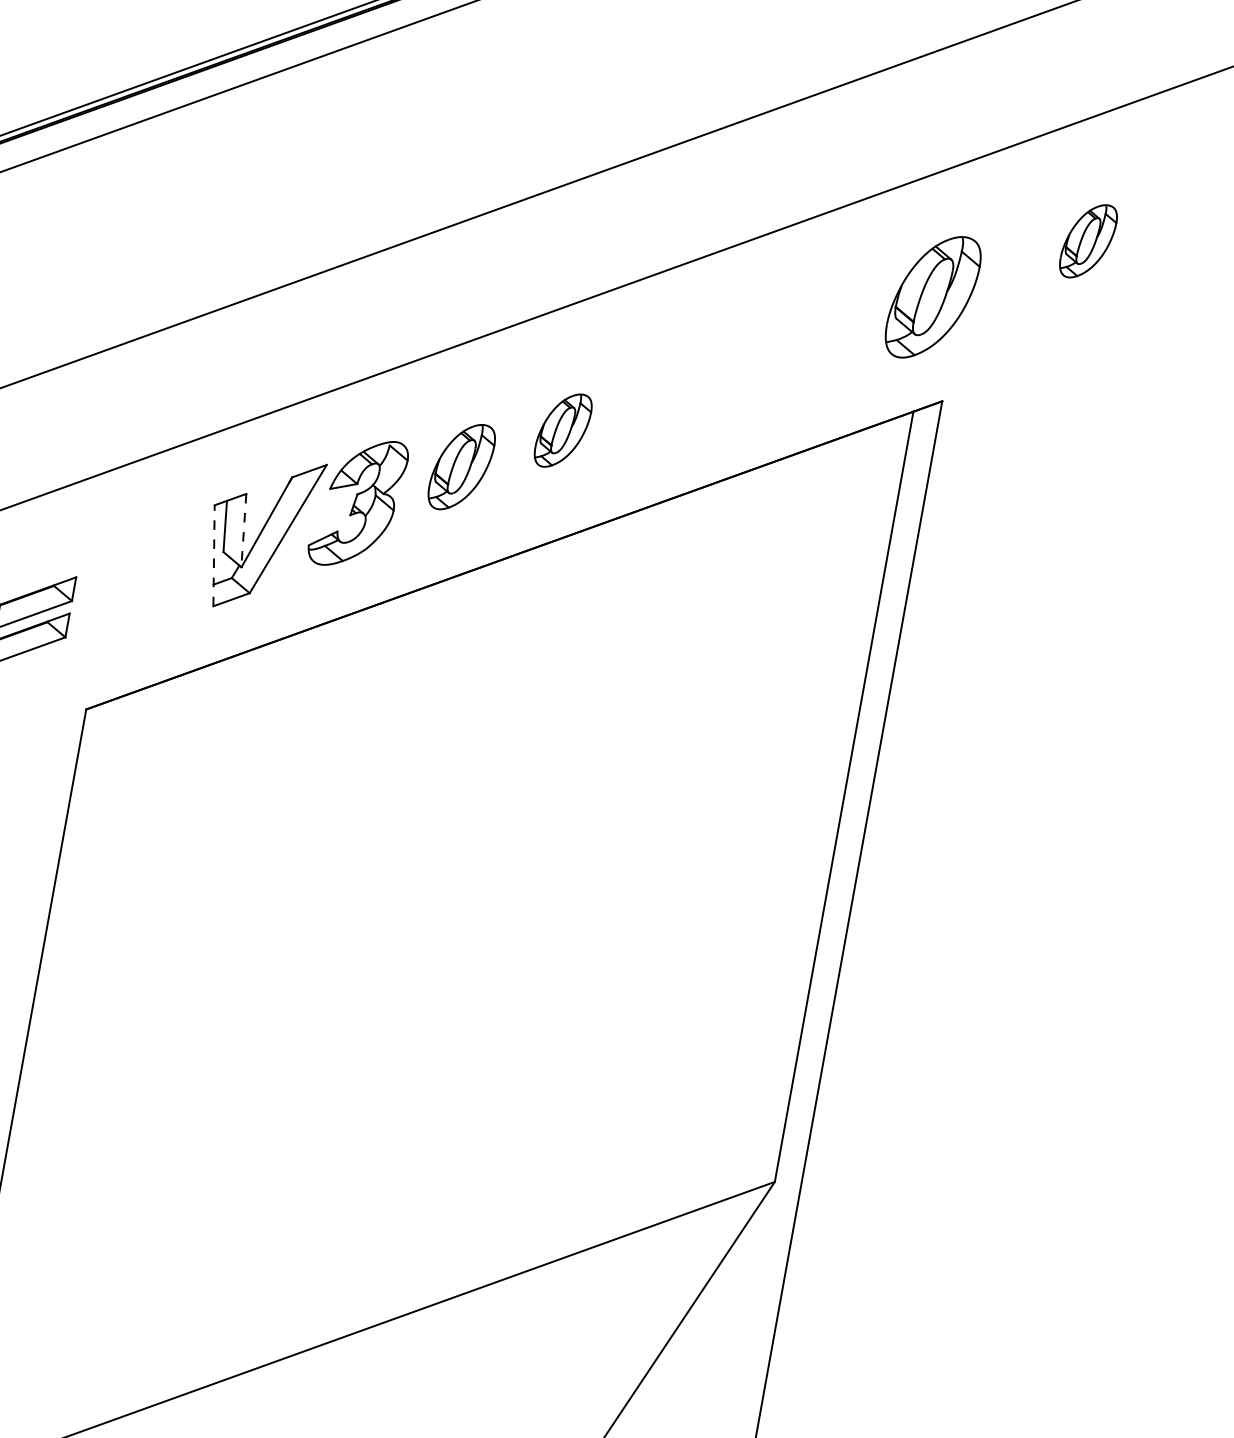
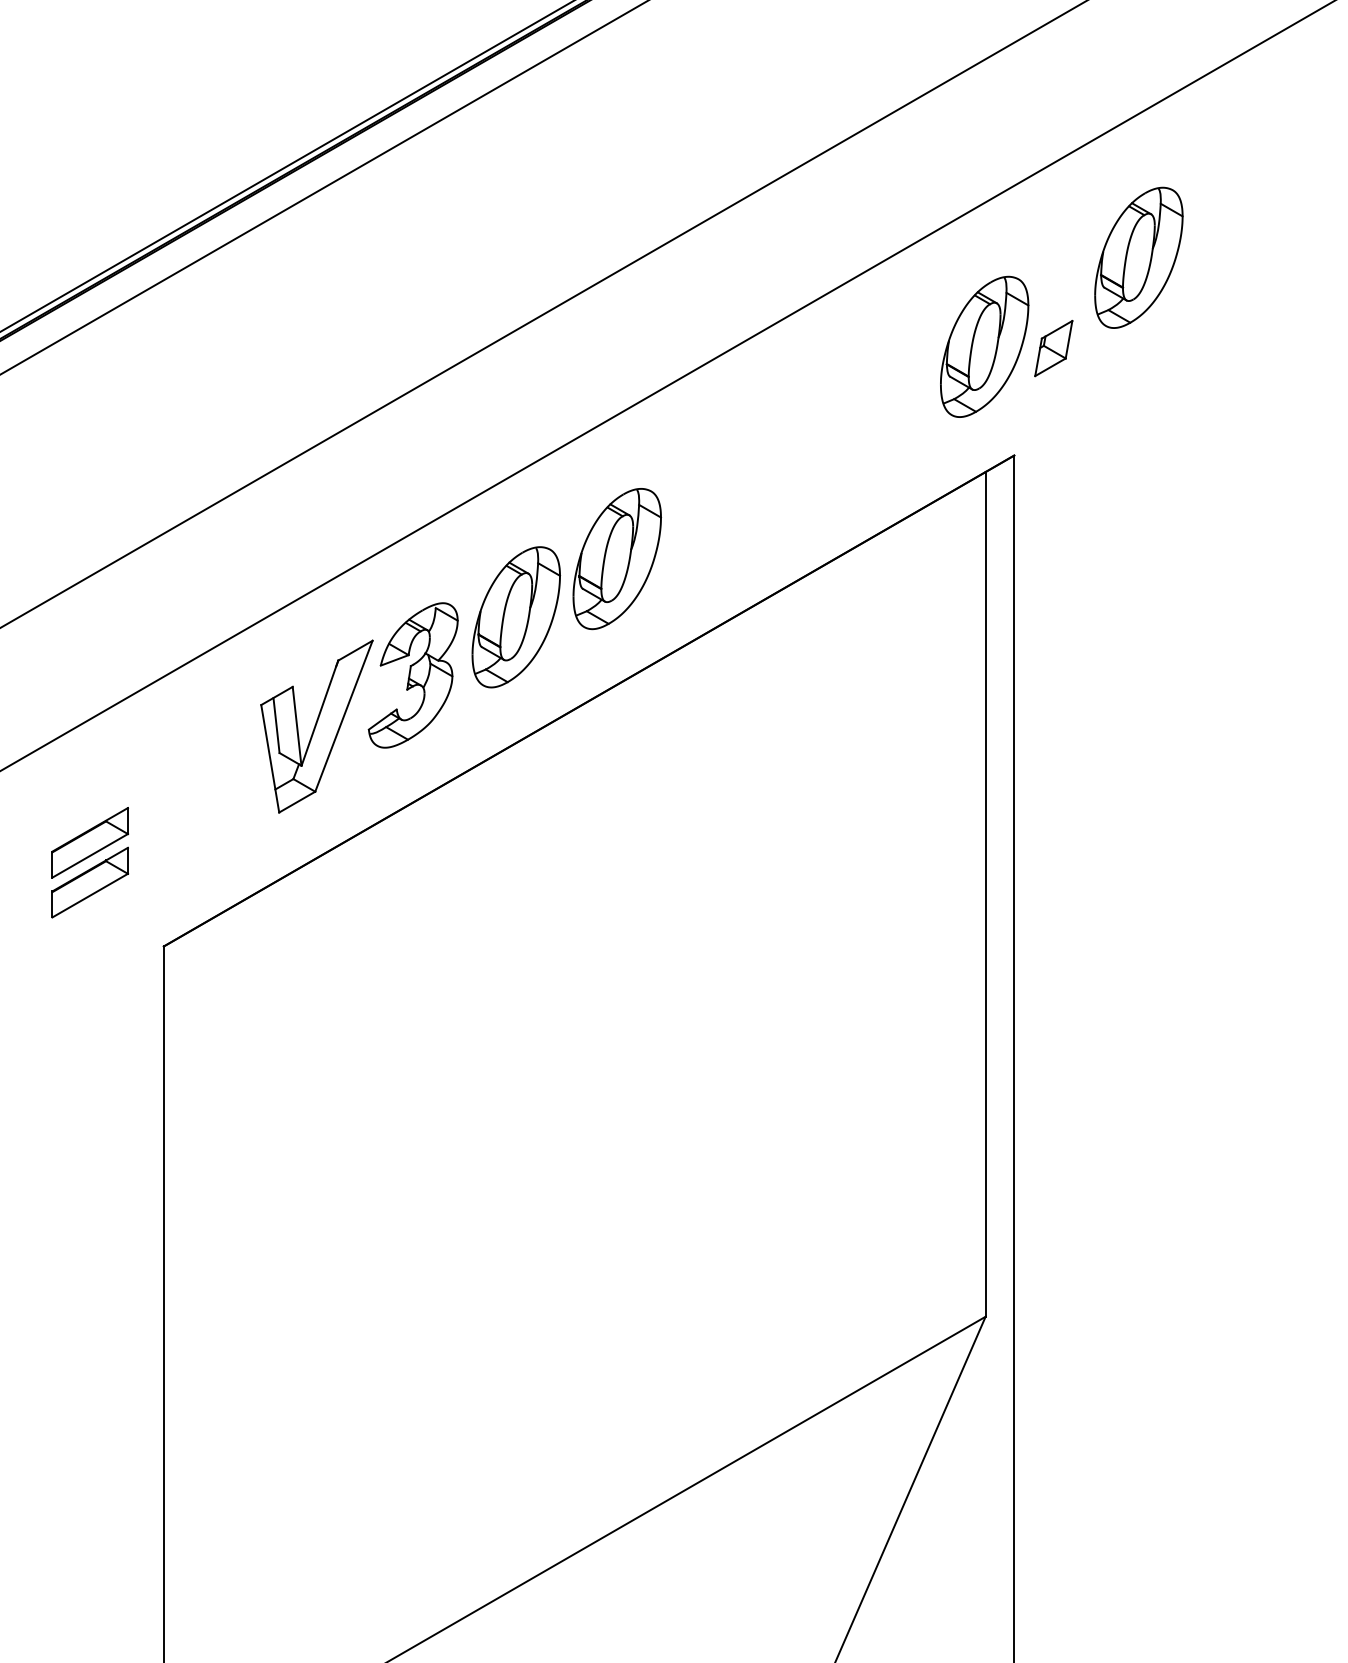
part: (1088, 241) -> (1138, 257), size x1.67
part: (995, 310) -> (1053, 348), added
part: (562, 430) -> (616, 559), size x1.67
part: (461, 467) -> (516, 617), size x1.43
line: (244, 530) -> (297, 726), dashed -> solid
line: (214, 555) -> (270, 758), dashed -> solid

